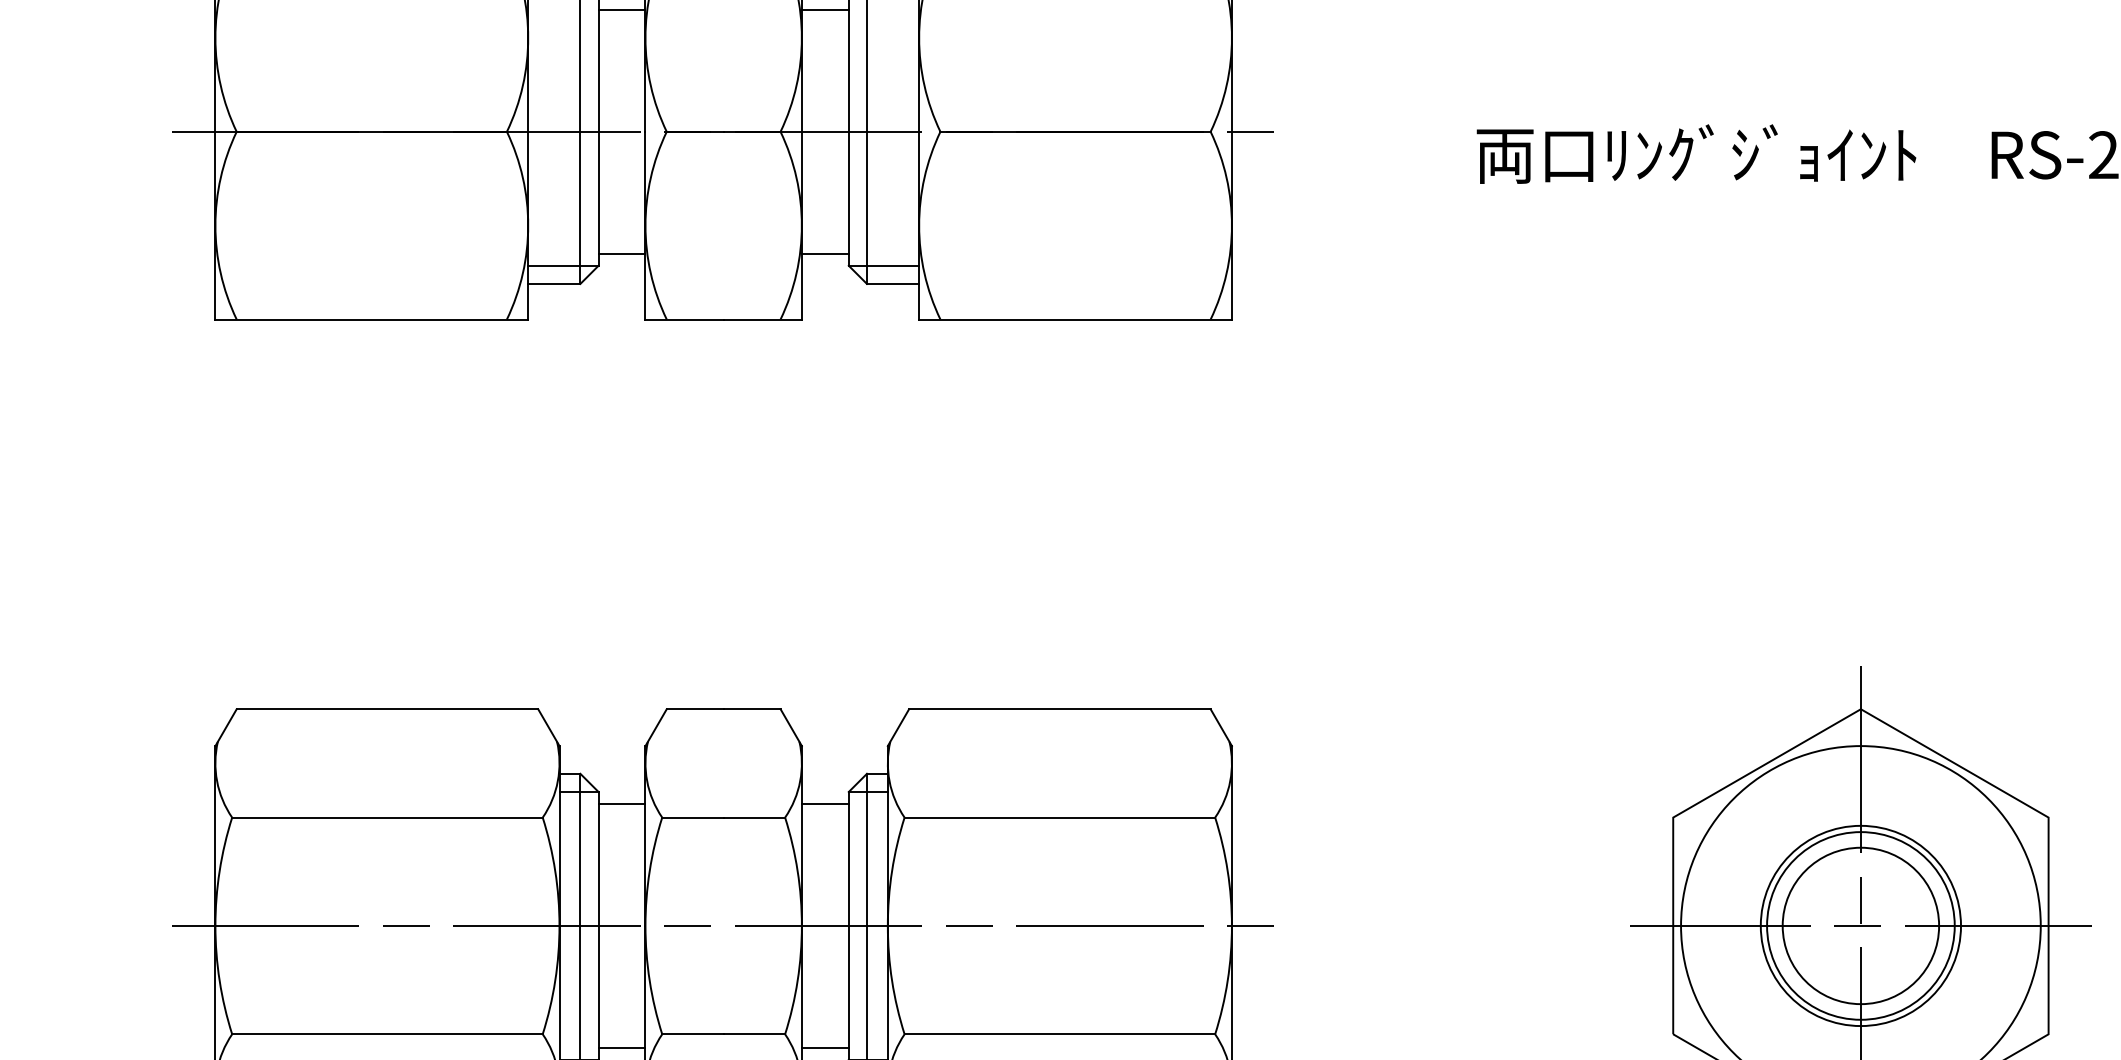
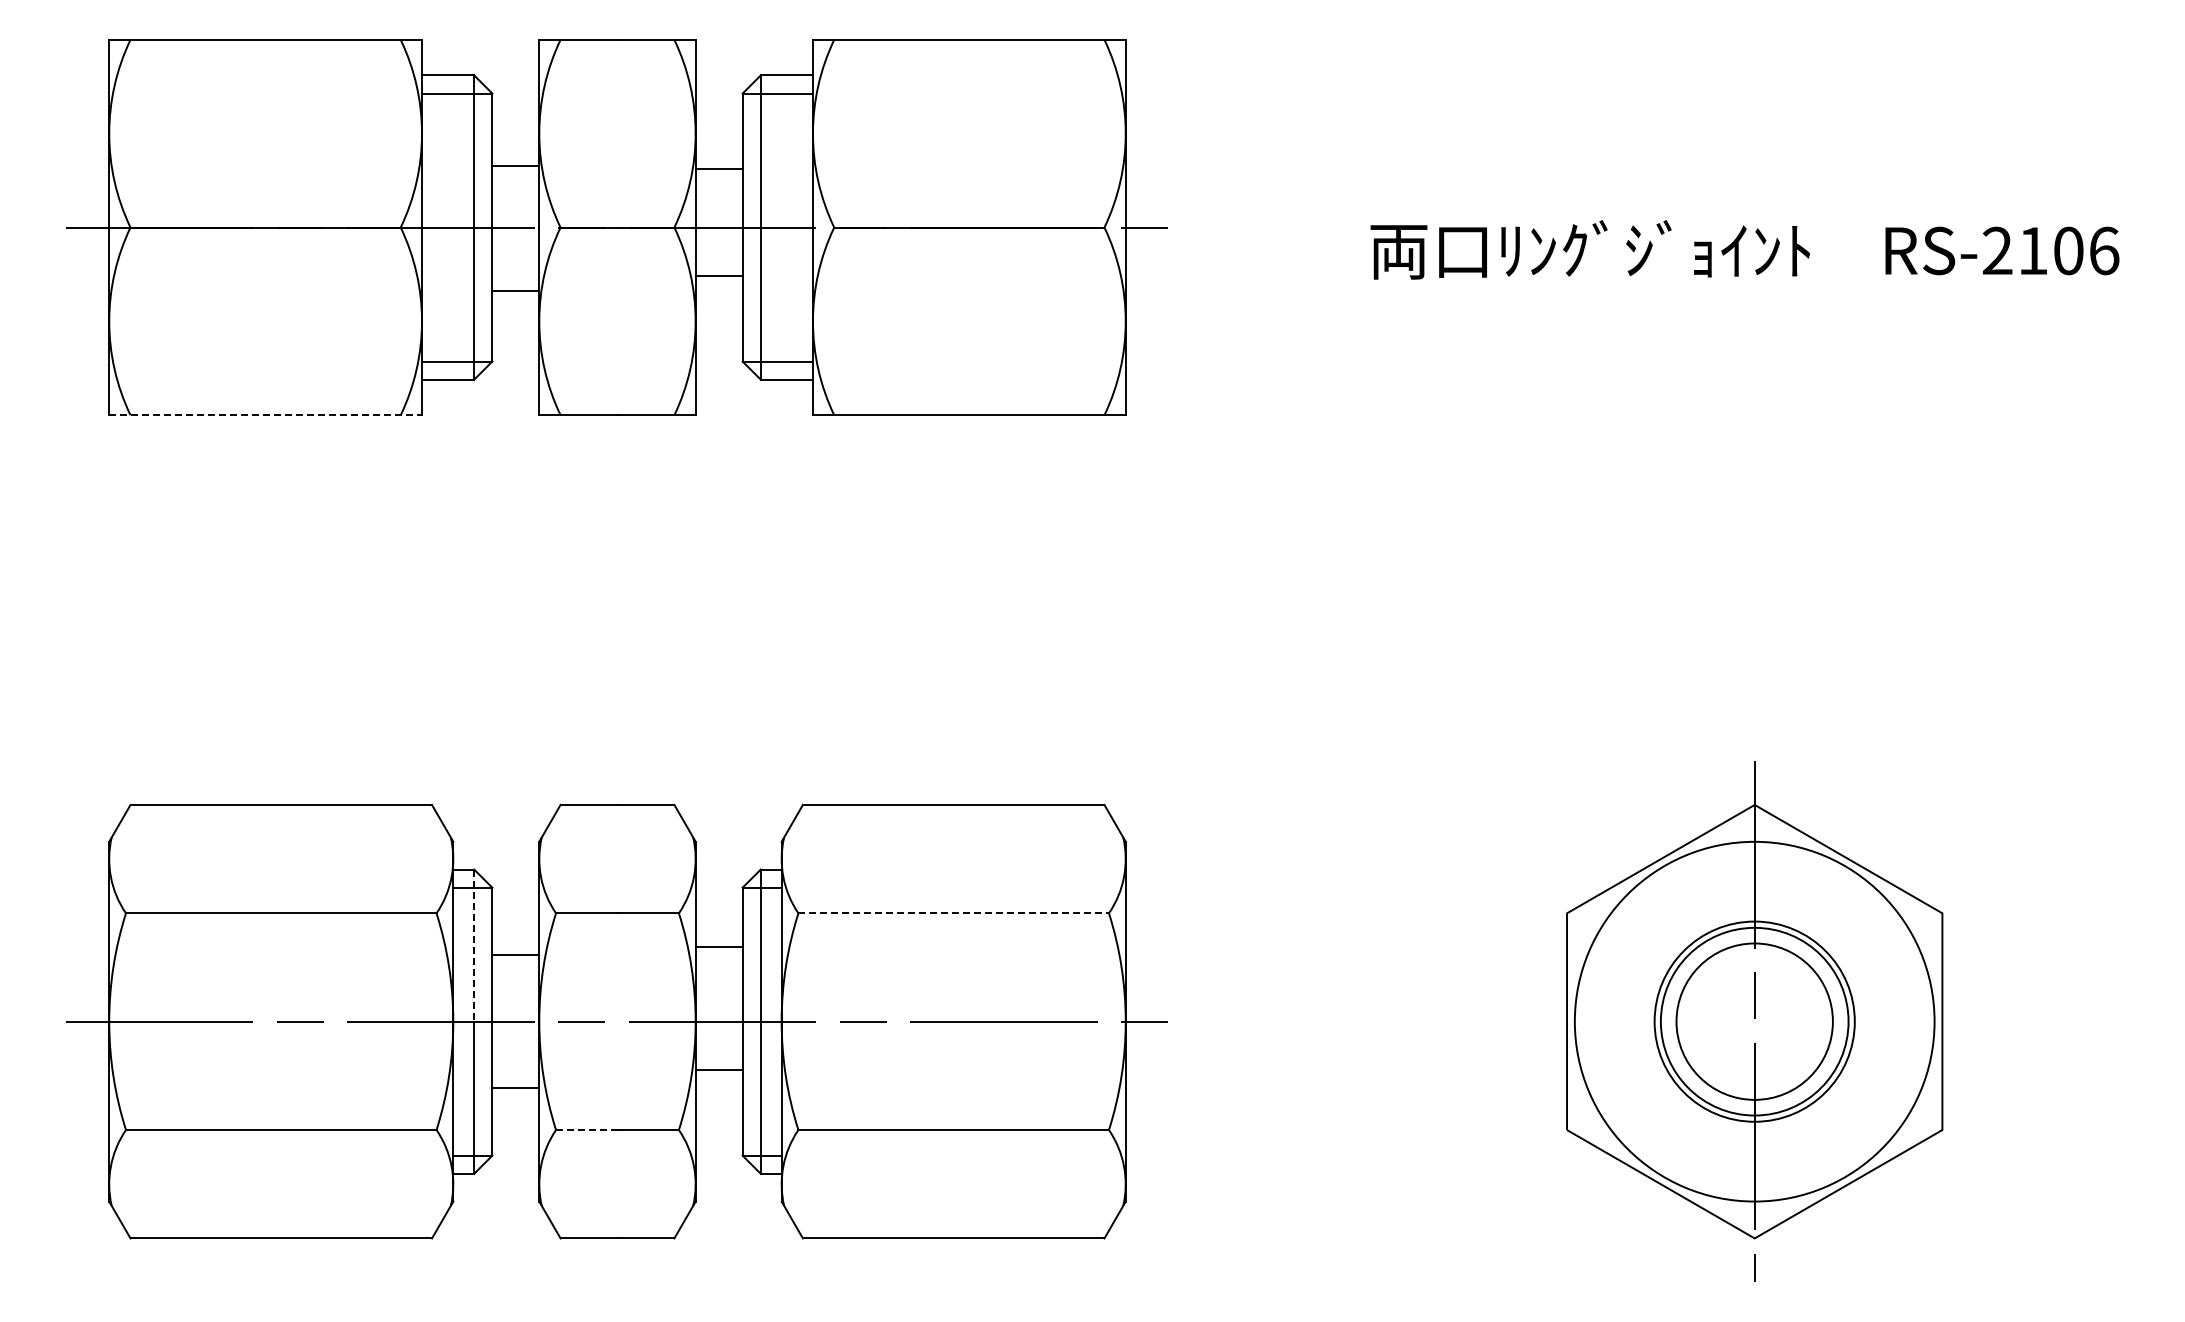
line: (621, 9) -> (515, 165), moved
line: (824, 9) -> (718, 168), moved
line: (621, 253) -> (515, 290), moved
line: (824, 253) -> (718, 275), moved
line: (372, 319) -> (266, 415), solid -> dashed
line: (621, 803) -> (515, 954), moved
line: (824, 803) -> (718, 946), moved
line: (1060, 817) -> (954, 913), solid -> dashed
line: (580, 850) -> (474, 946), solid -> dashed
line: (1860, 925) -> (1754, 1021), removed
line: (692, 1034) -> (586, 1130), solid -> dashed
line: (621, 1047) -> (515, 1087), moved
line: (824, 1047) -> (718, 1069), moved

